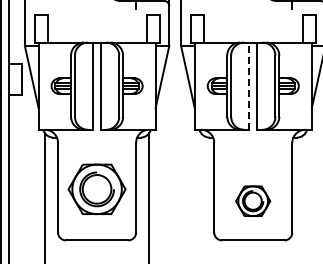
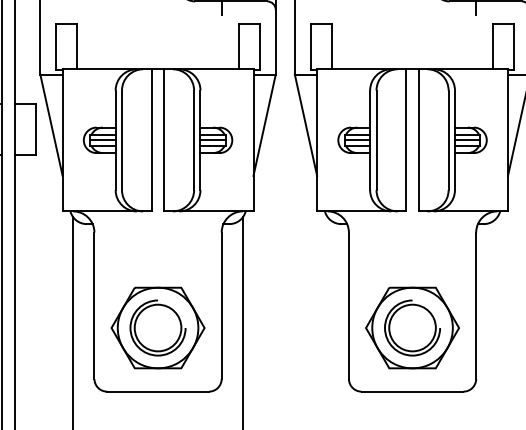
line: (249, 86) -> (406, 140), dashed -> solid
part: (96, 188) -> (157, 326), moved
part: (252, 200) -> (411, 326), size x1.67

